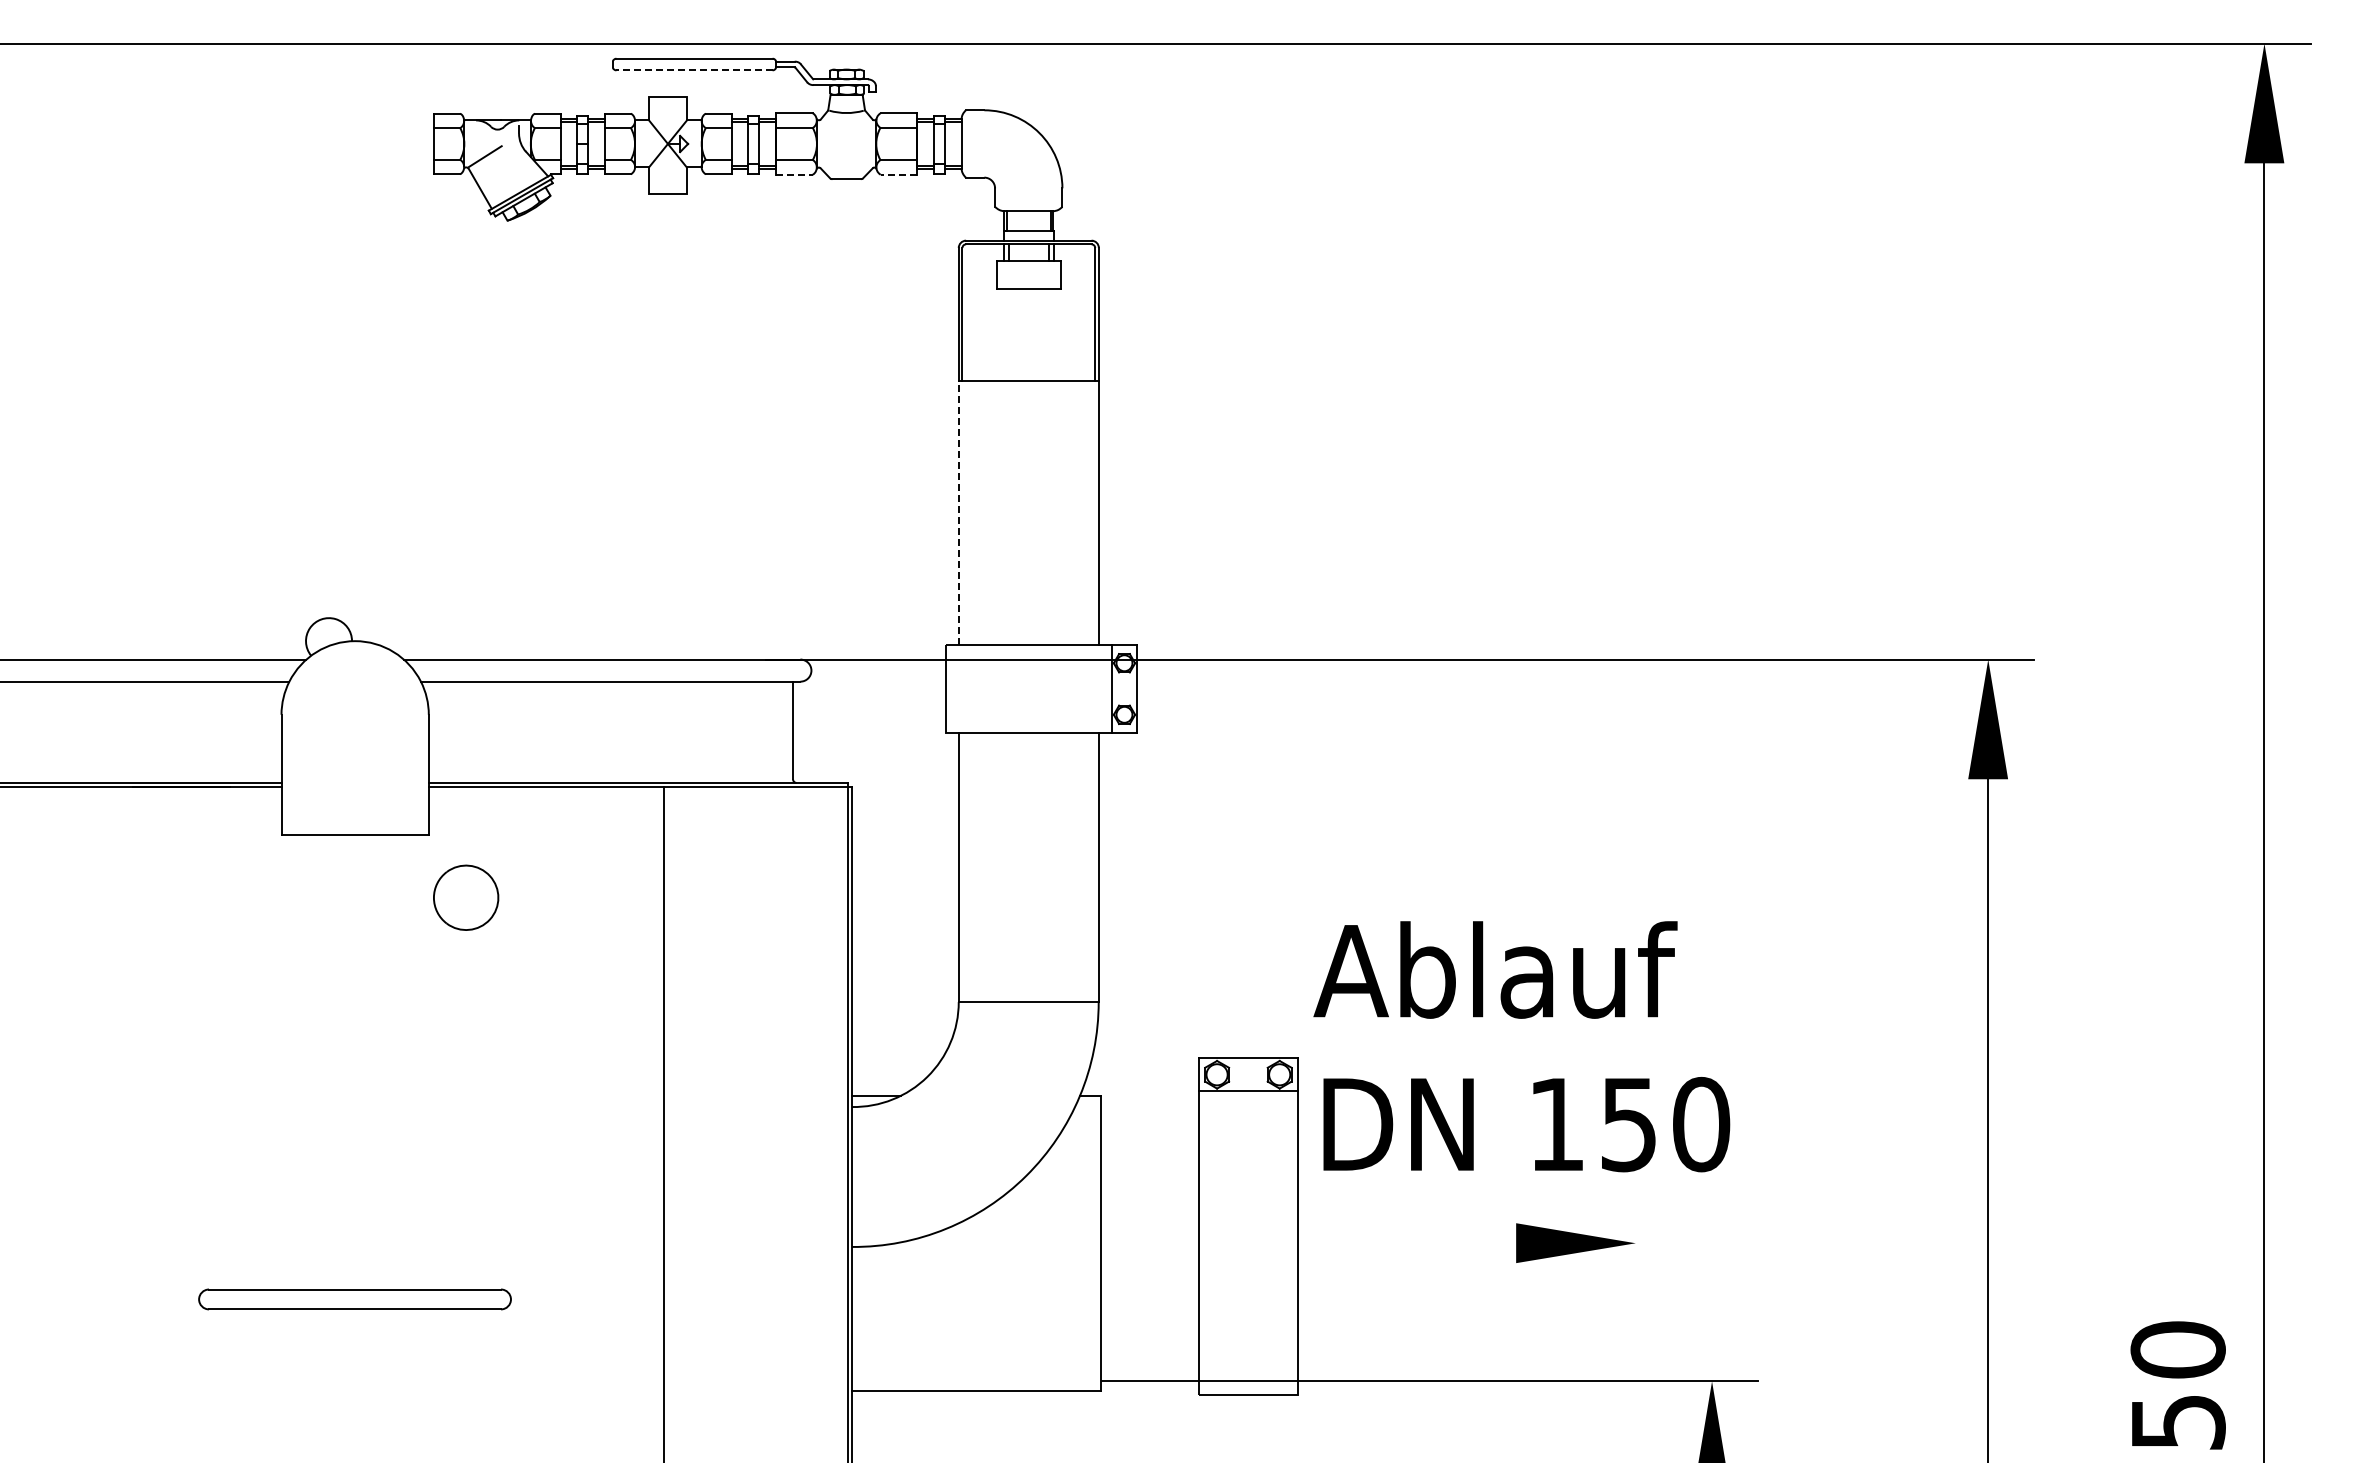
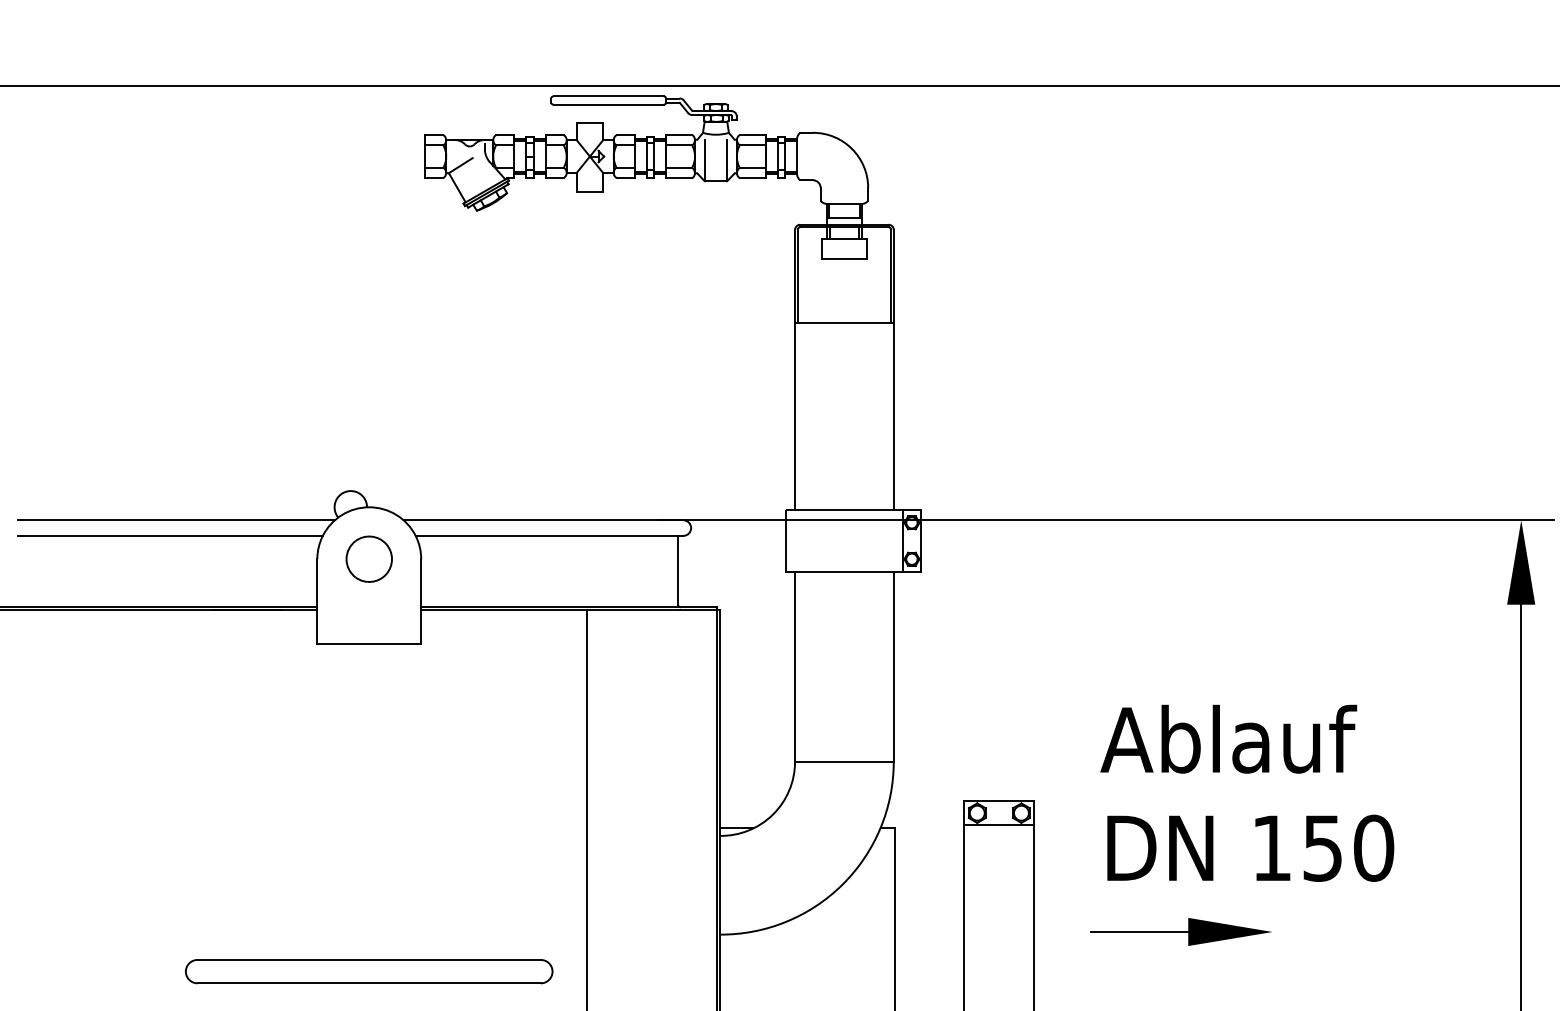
line: (694, 70) -> (608, 104), dashed -> solid
line: (831, 147) -> (705, 159), added
line: (861, 147) -> (726, 159), added
line: (794, 174) -> (679, 178), dashed -> solid
line: (898, 174) -> (752, 178), dashed -> solid
line: (958, 512) -> (794, 416), dashed -> solid
part: (466, 897) -> (369, 559), moved
text: (1521, 1046) -> (1247, 793), moved
line: (1447, 1243) -> (1139, 932), added
part: (354, 1299) -> (368, 971), size x1.67

